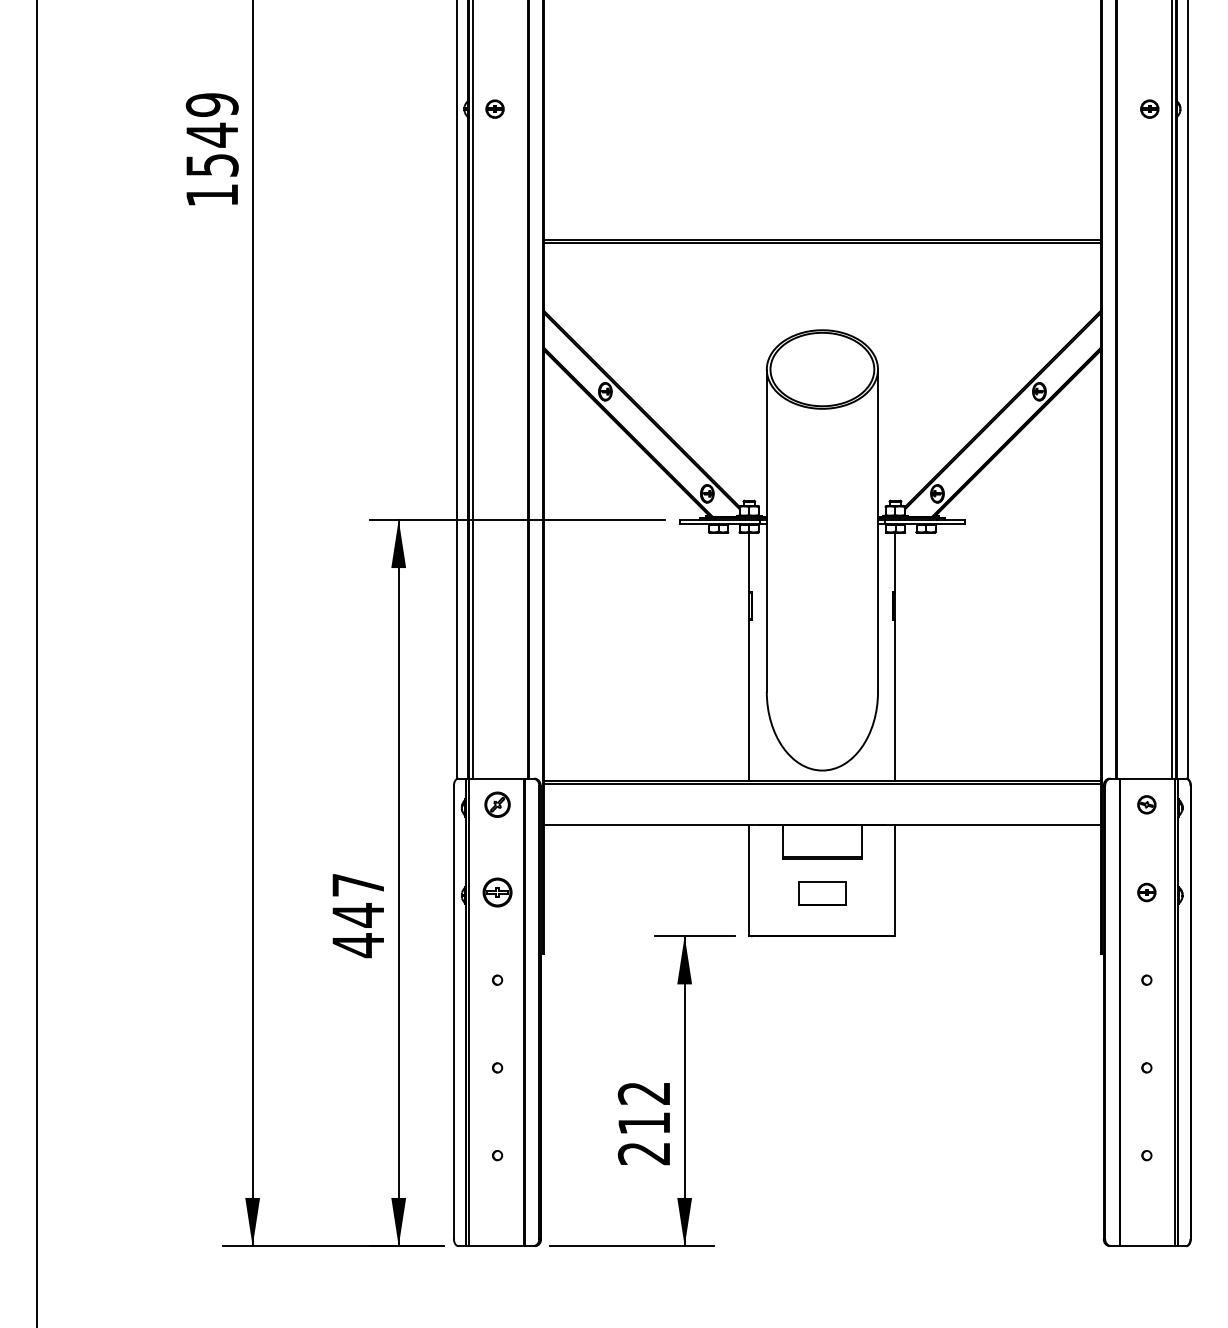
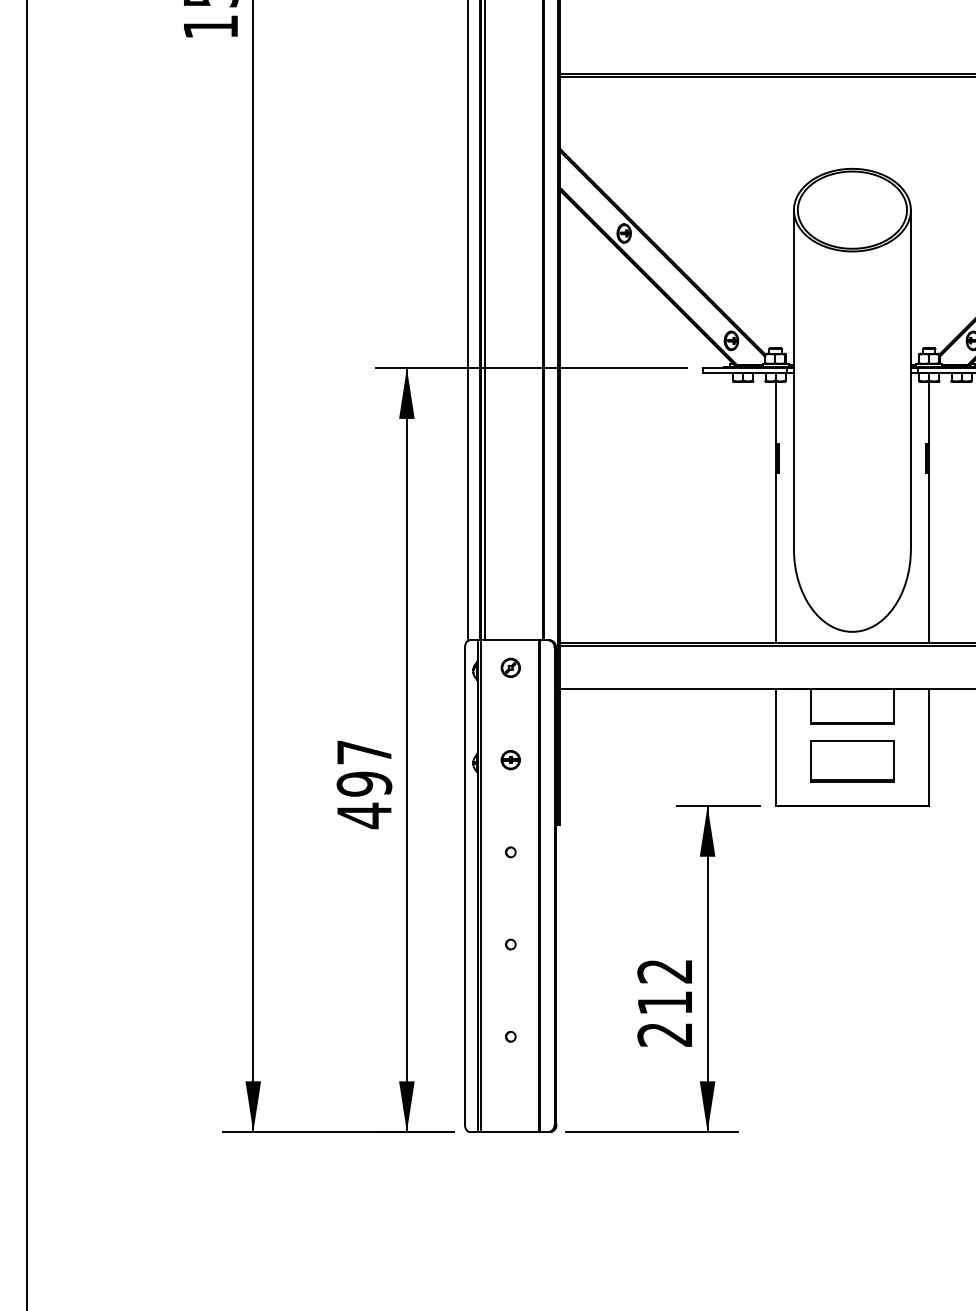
part: (497, 804) -> (510, 667), size x0.71
part: (497, 892) -> (510, 760), size x0.62
part: (822, 893) -> (852, 761), size x1.67
text: (358, 915) -> (364, 784), 447 -> 497

